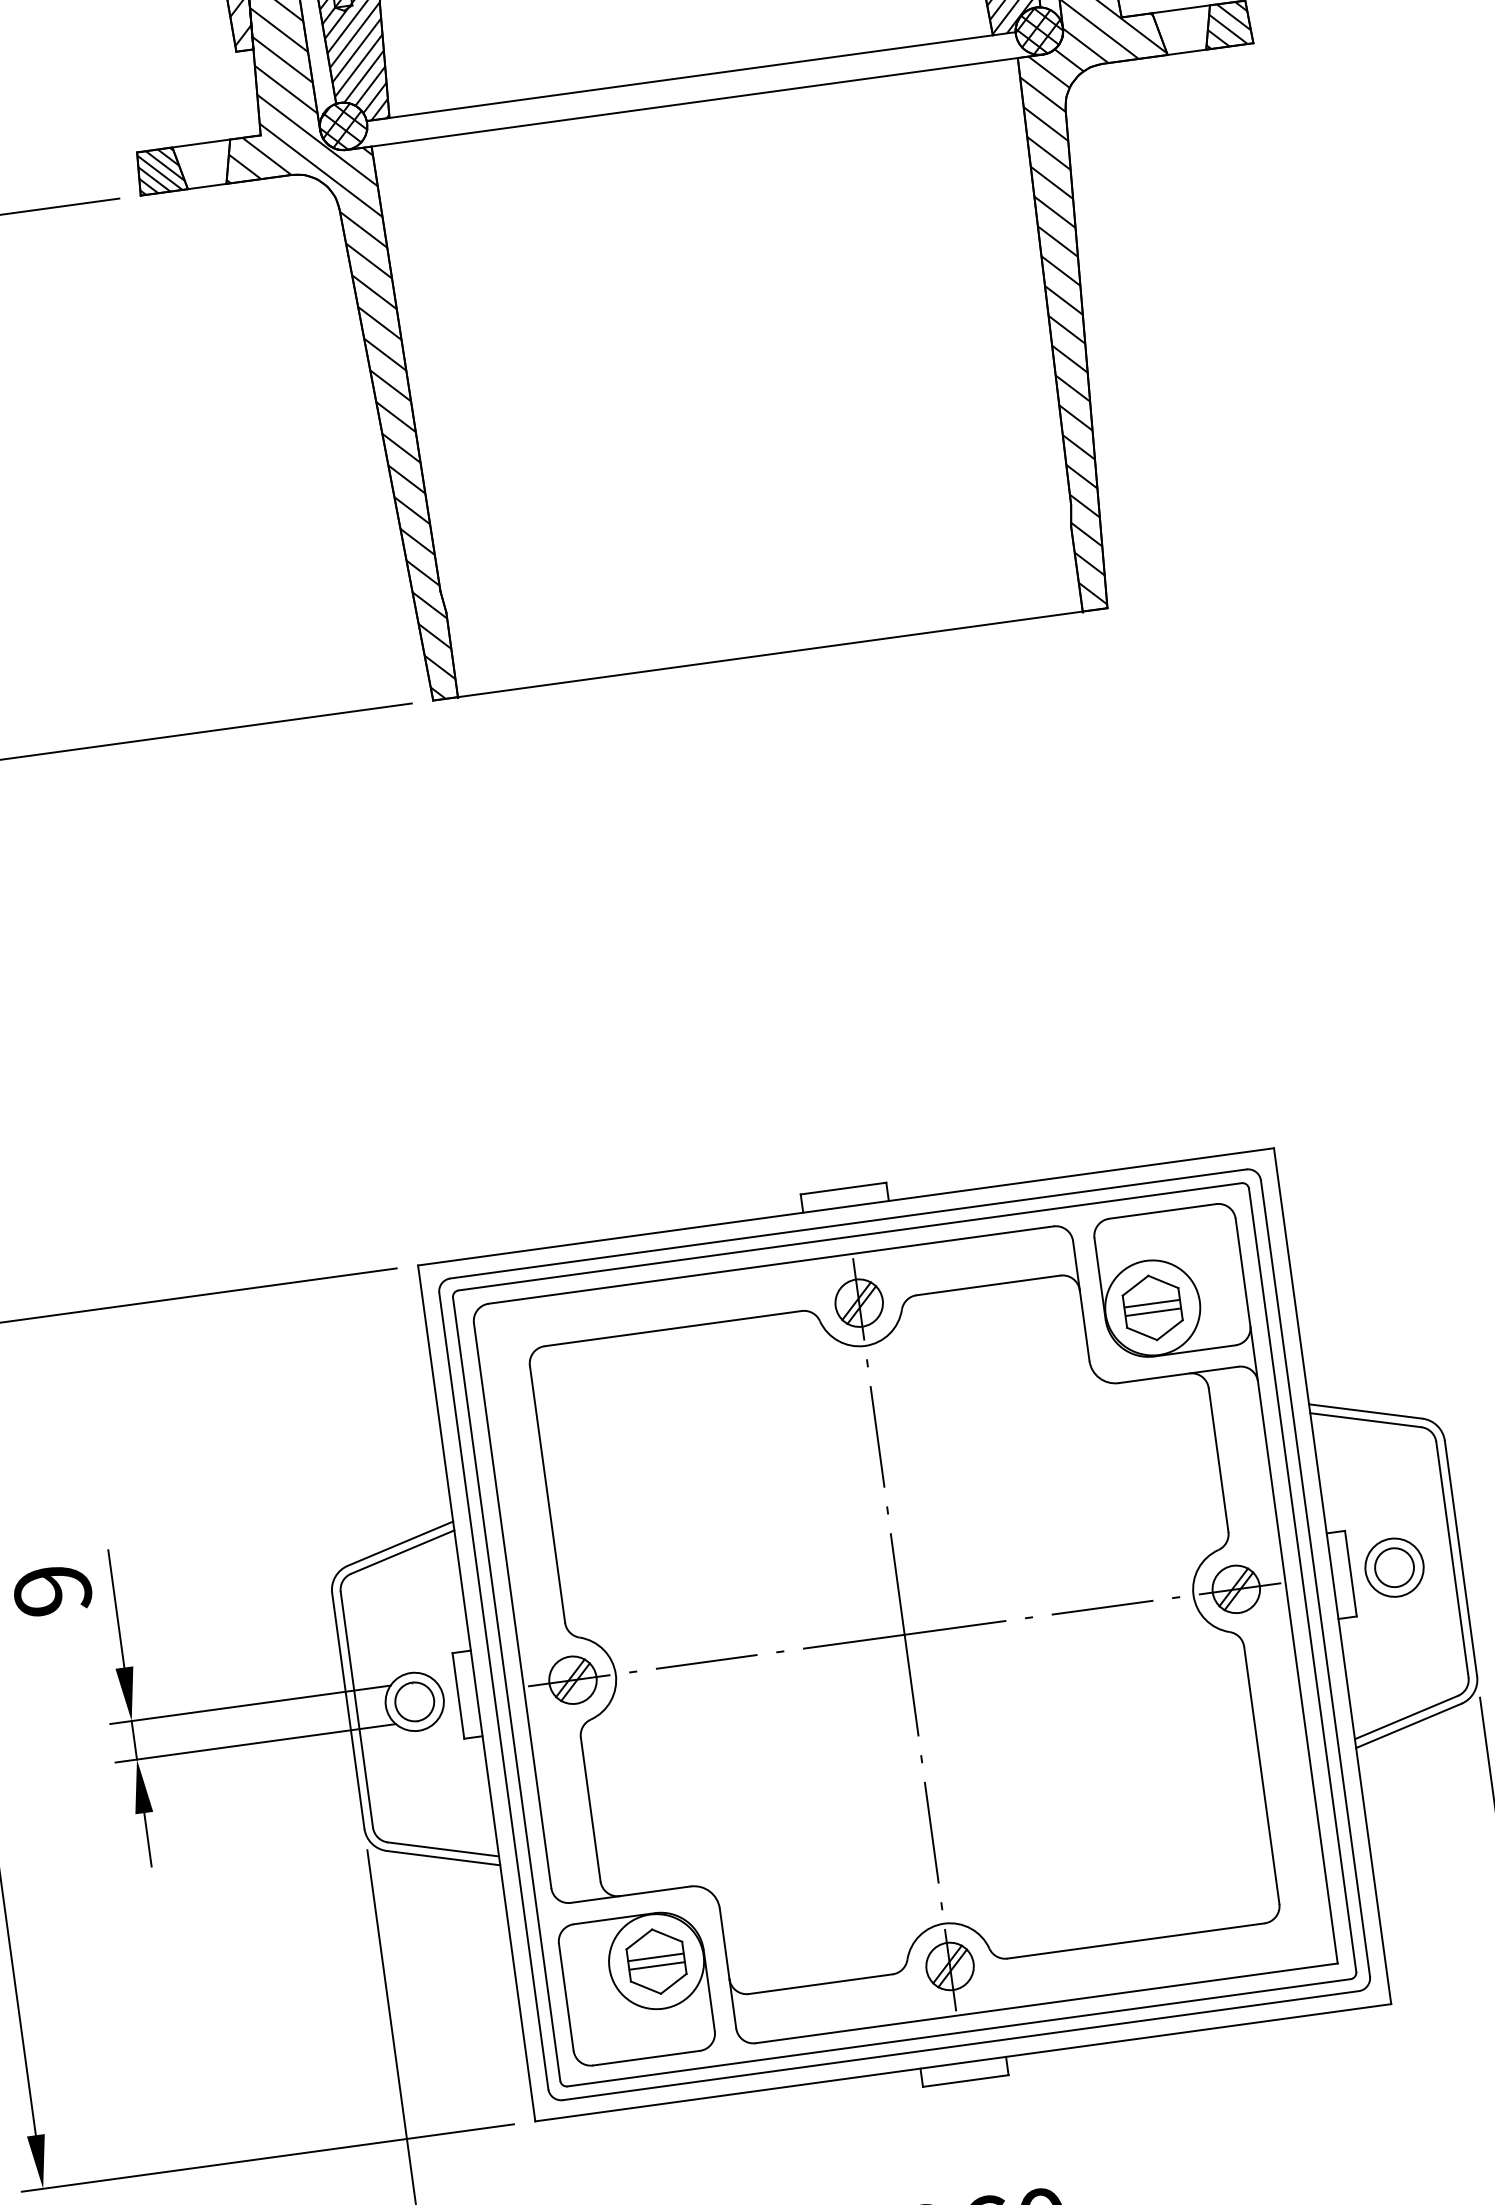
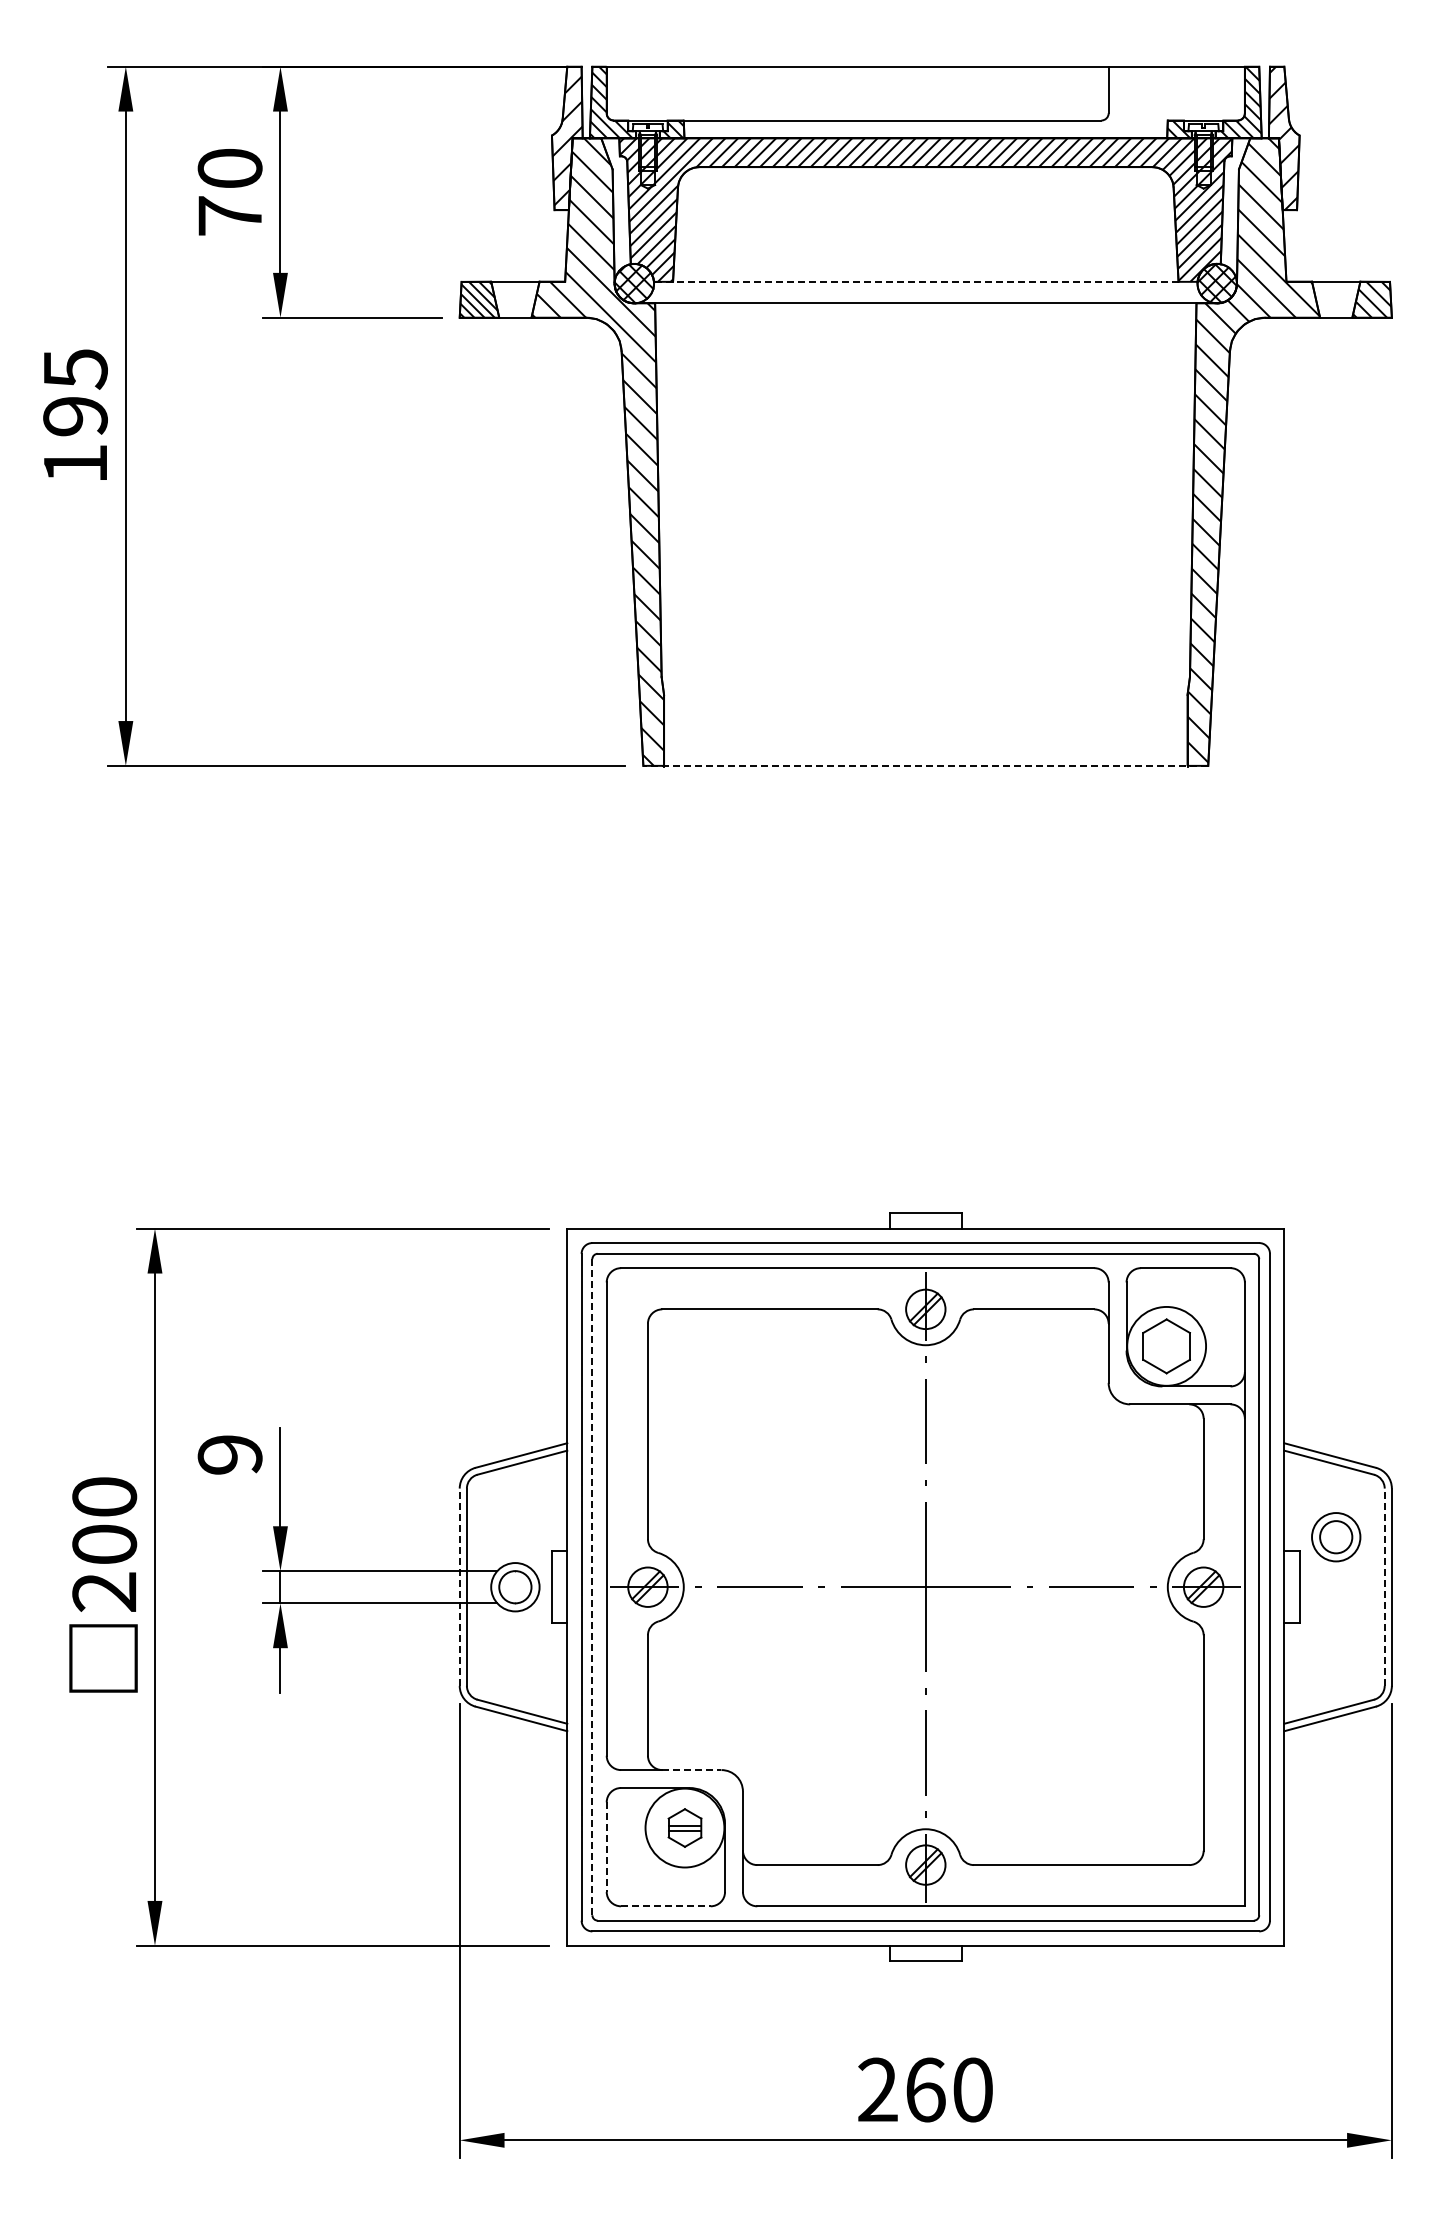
line: (678, 77) -> (915, 281), solid -> dashed
line: (769, 653) -> (925, 765), solid -> dashed
line: (1151, 1303) -> (1166, 1342), removed
line: (1153, 1311) -> (1166, 1349), removed
line: (1452, 1560) -> (1384, 1587), solid -> dashed
part: (1394, 1567) -> (1336, 1537), moved
line: (506, 1689) -> (592, 1587), solid -> dashed
line: (348, 1711) -> (459, 1587), solid -> dashed
line: (654, 1891) -> (691, 1770), solid -> dashed
part: (655, 1961) -> (684, 1827), size x0.7
line: (566, 1997) -> (606, 1847), solid -> dashed
line: (646, 2058) -> (665, 1906), solid -> dashed

